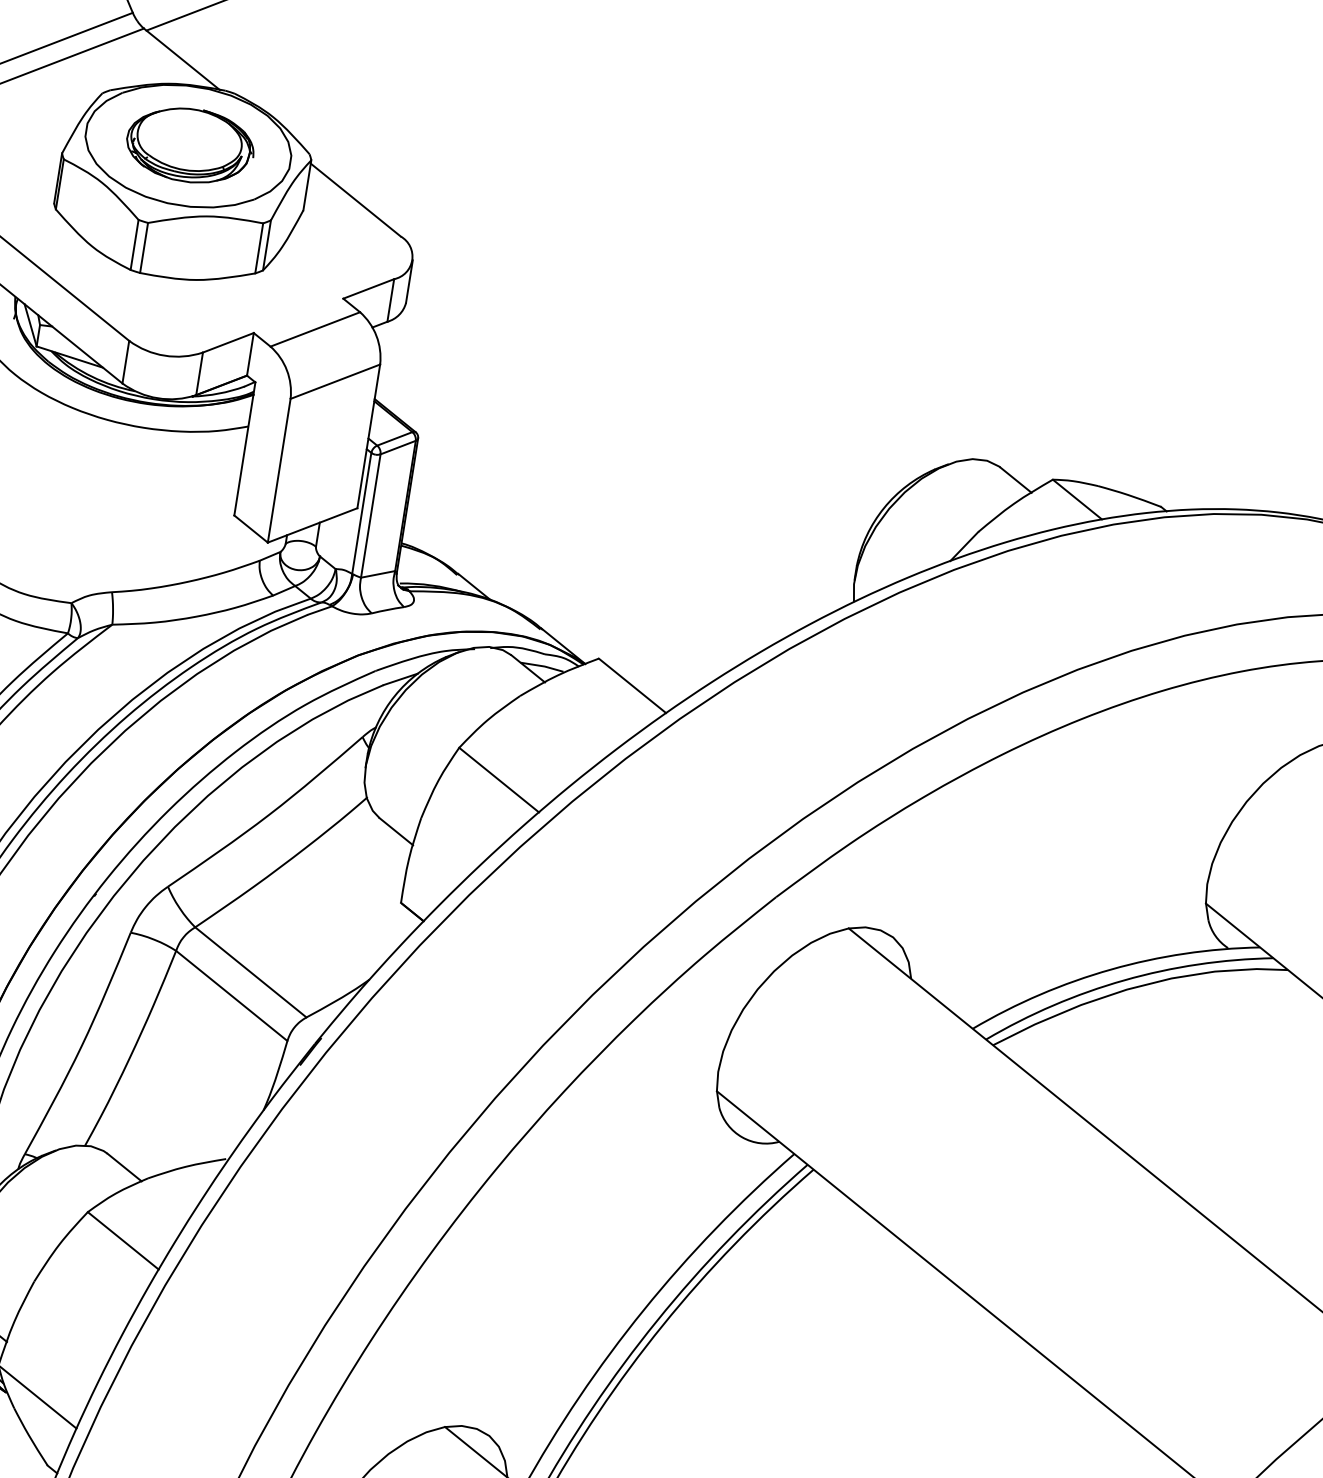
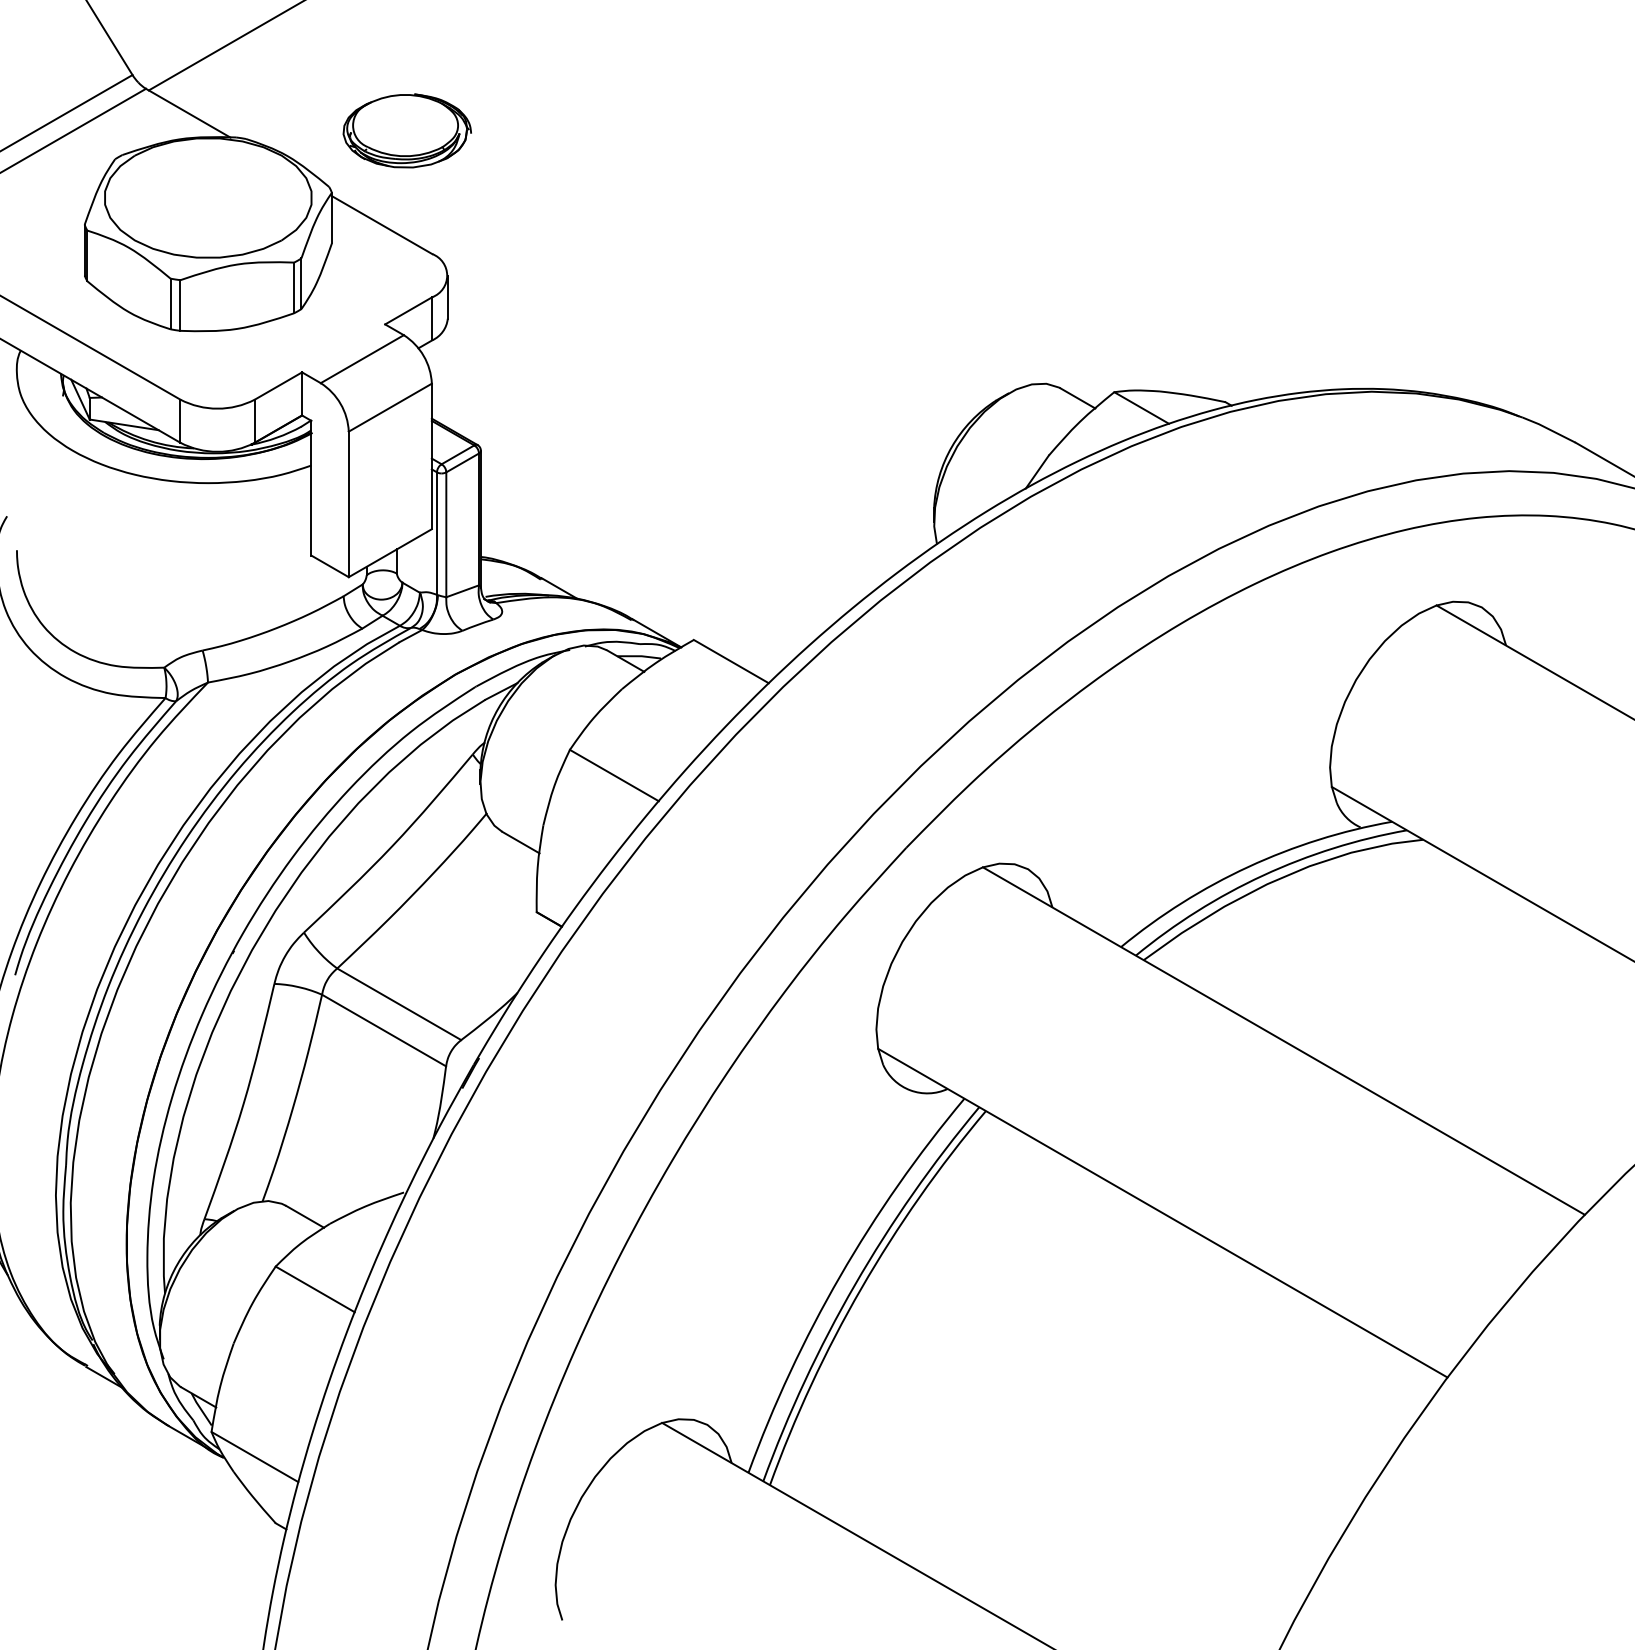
part: (189, 144) -> (406, 130), moved

